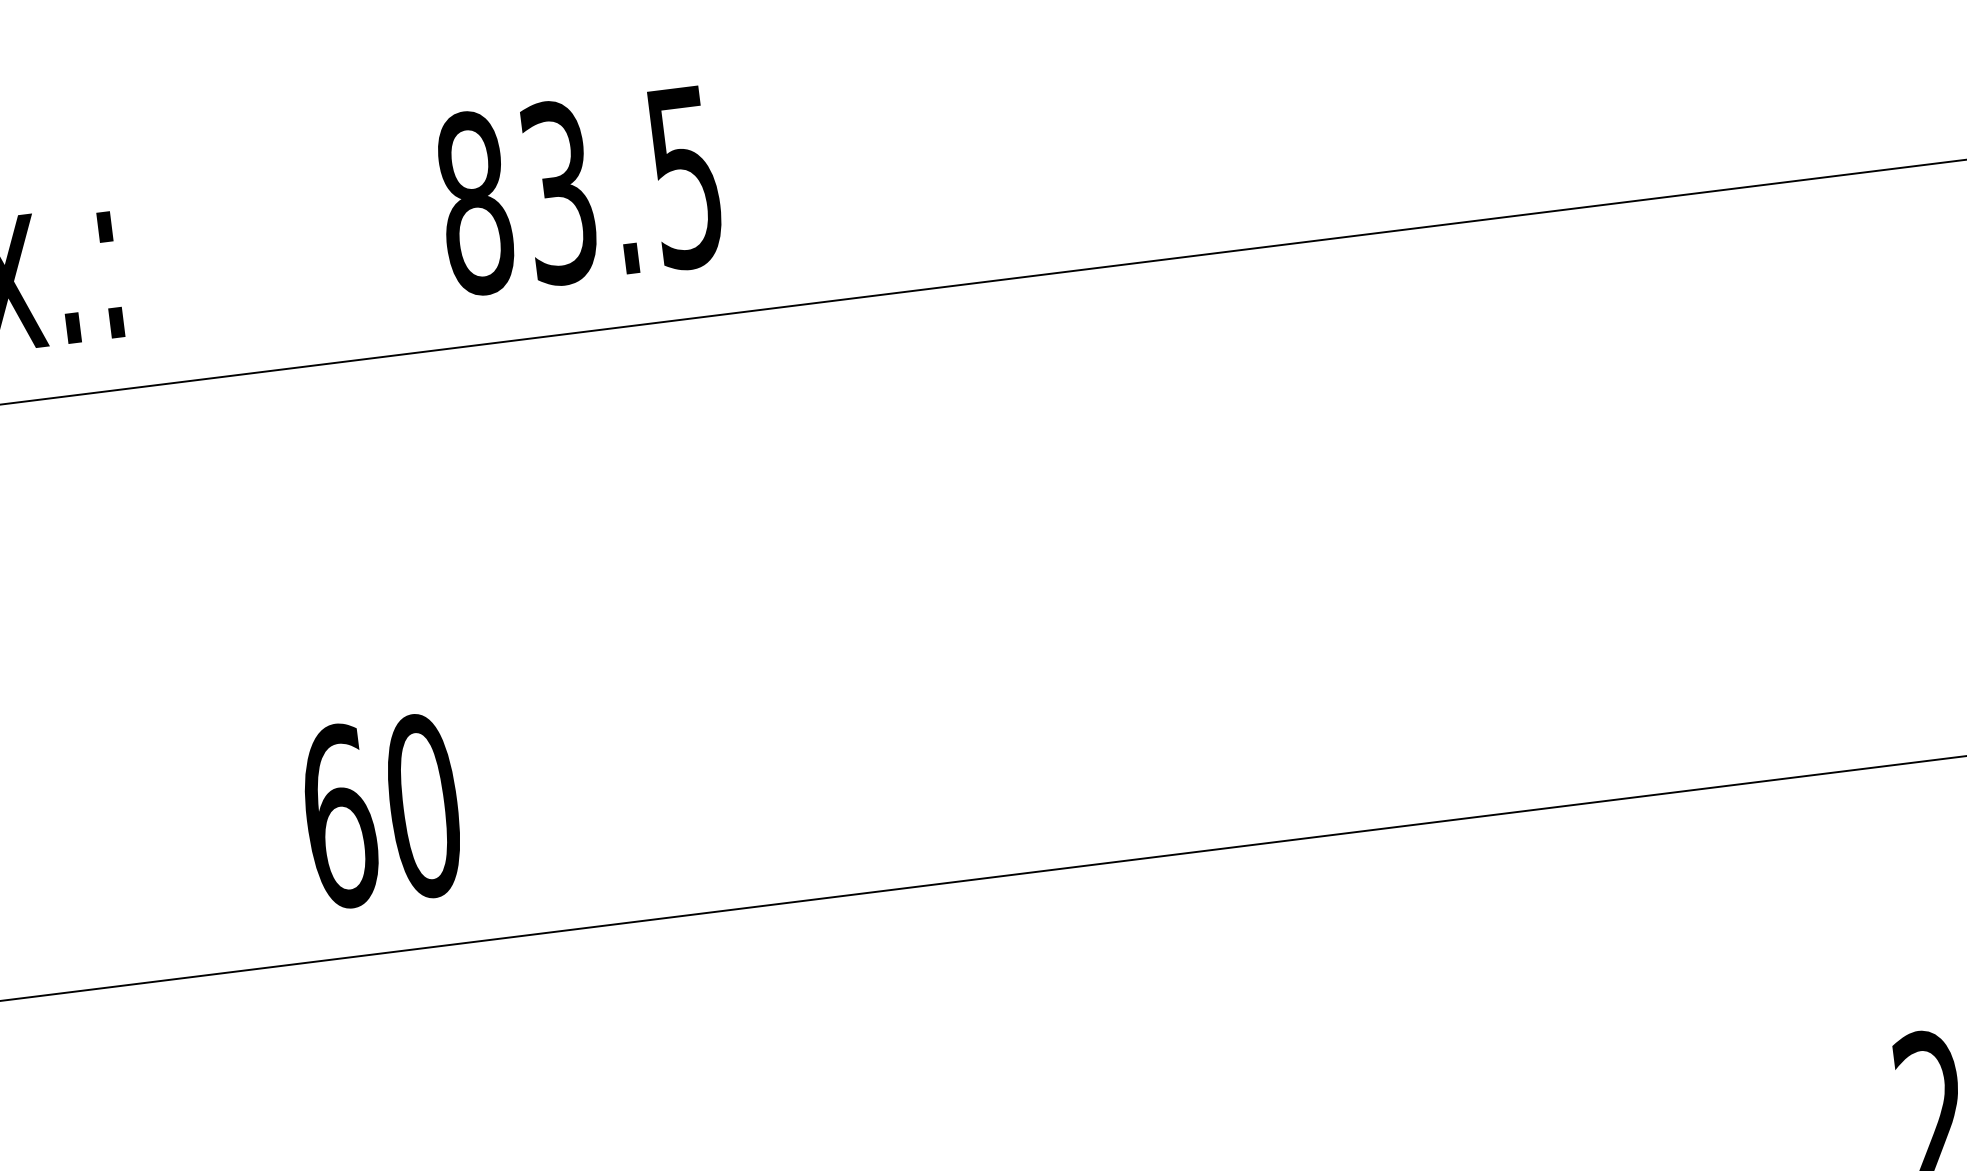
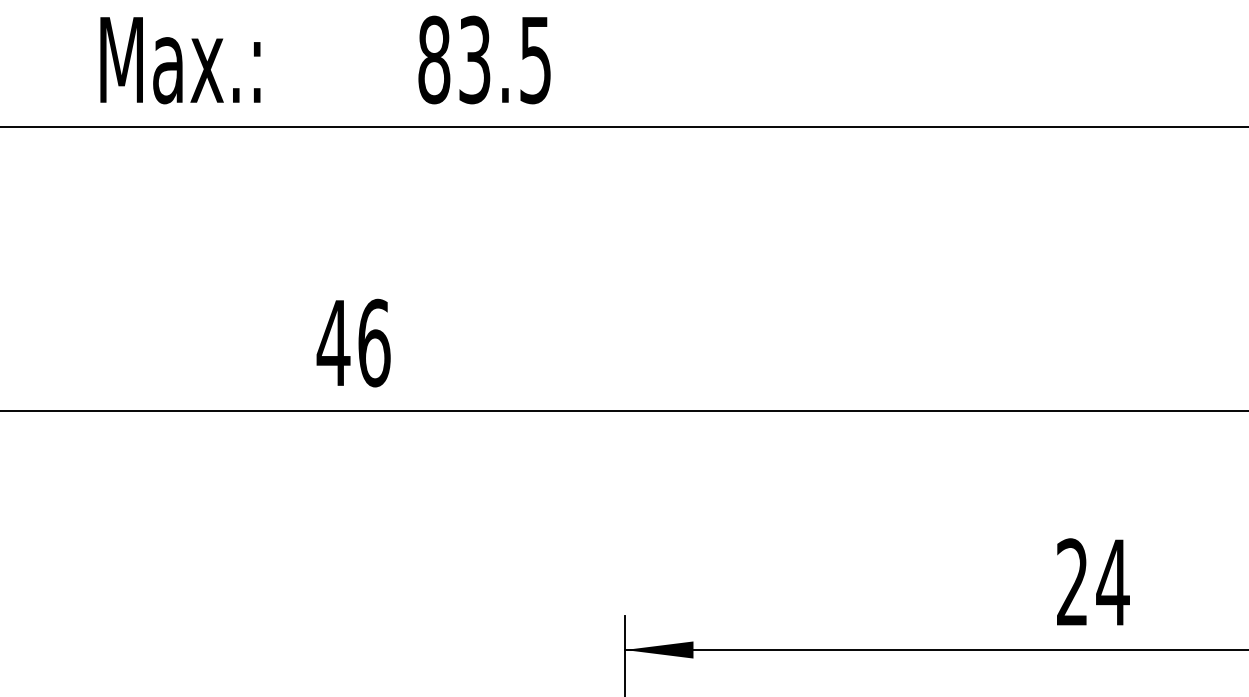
text: (380, 810) -> (353, 342), 60 -> 46

